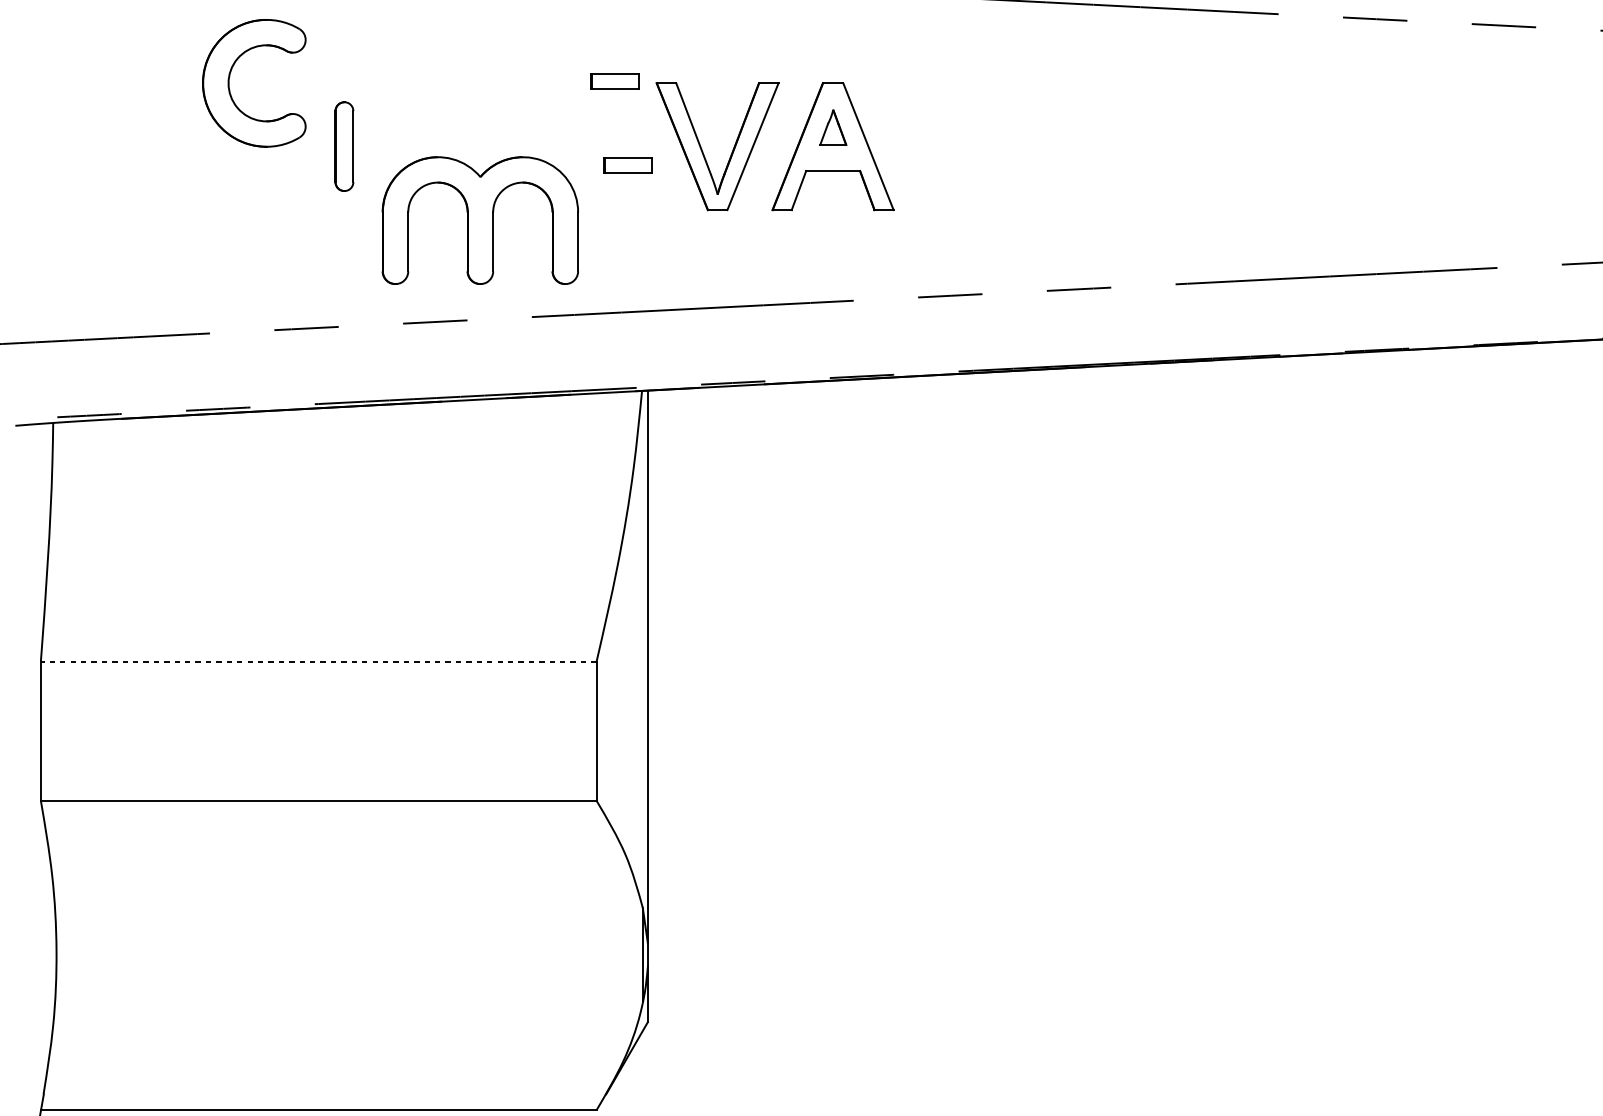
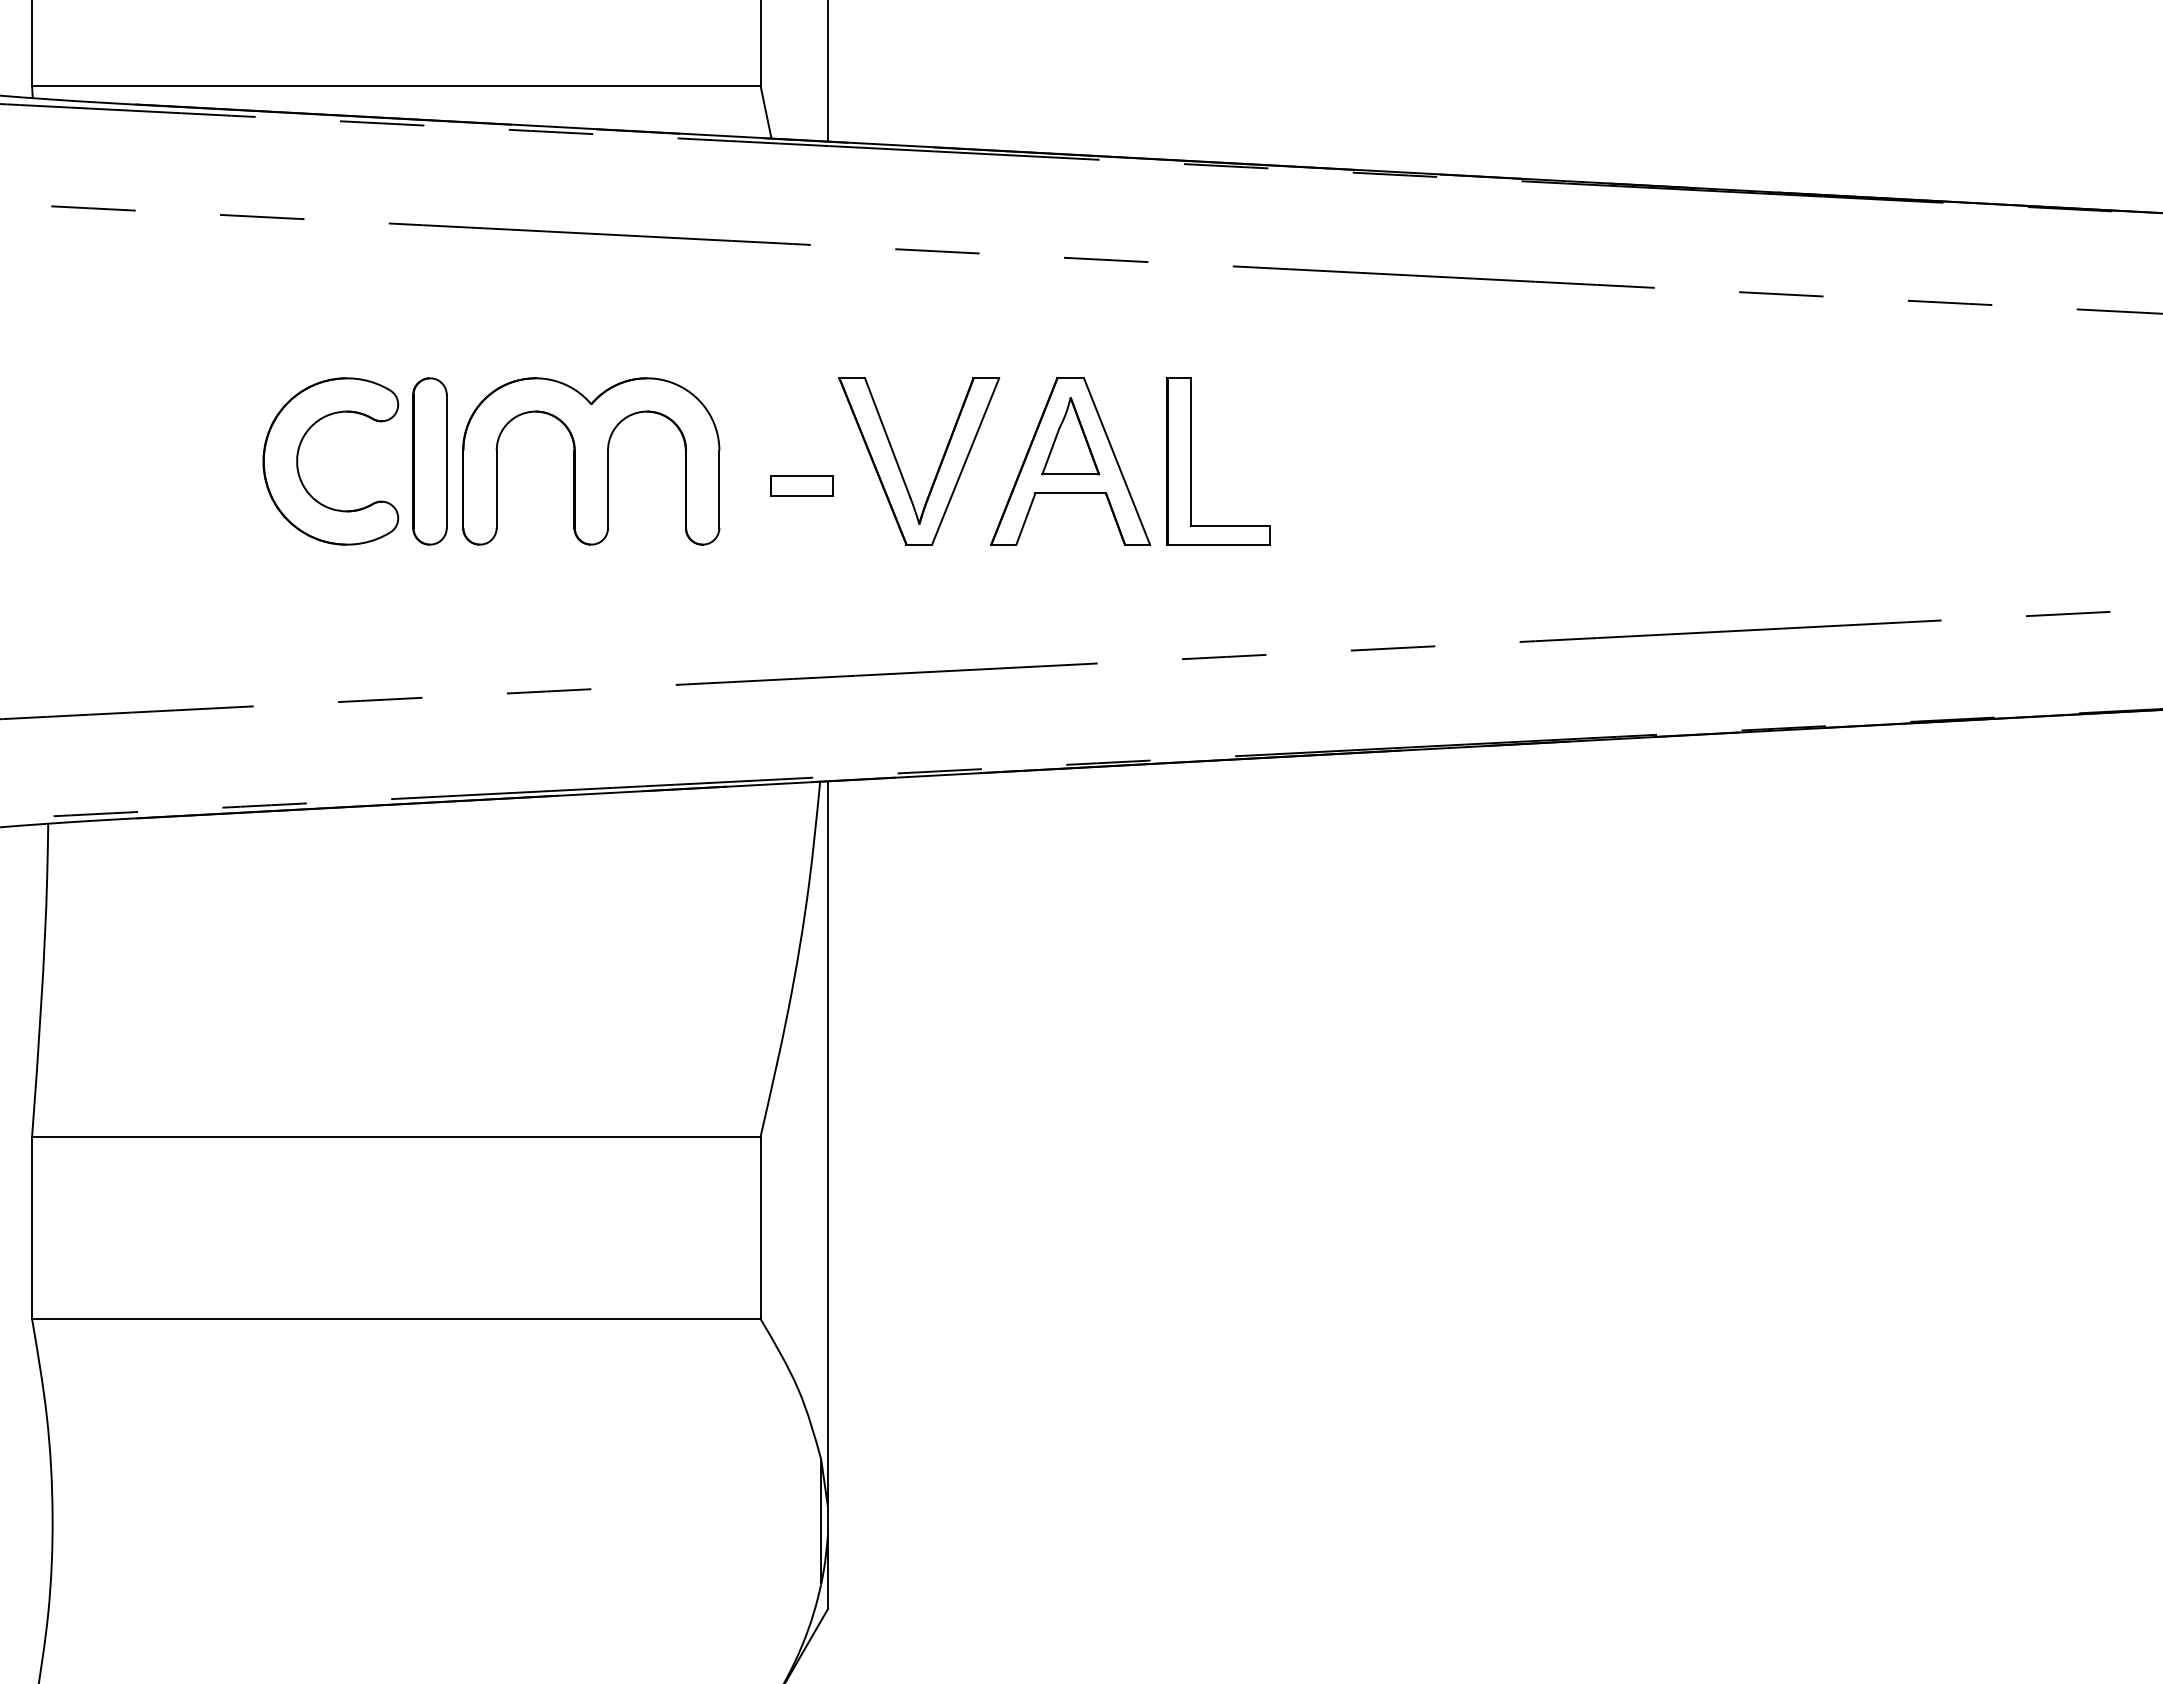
part: (614, 81) -> (784, 375), removed
part: (229, 83) -> (298, 461), moved
part: (832, 127) -> (1070, 436), size x1.67
part: (344, 146) -> (429, 461), size x1.43
part: (925, 146) -> (1191, 461), added
part: (480, 220) -> (591, 461), moved
line: (318, 661) -> (395, 1136), dashed -> solid

